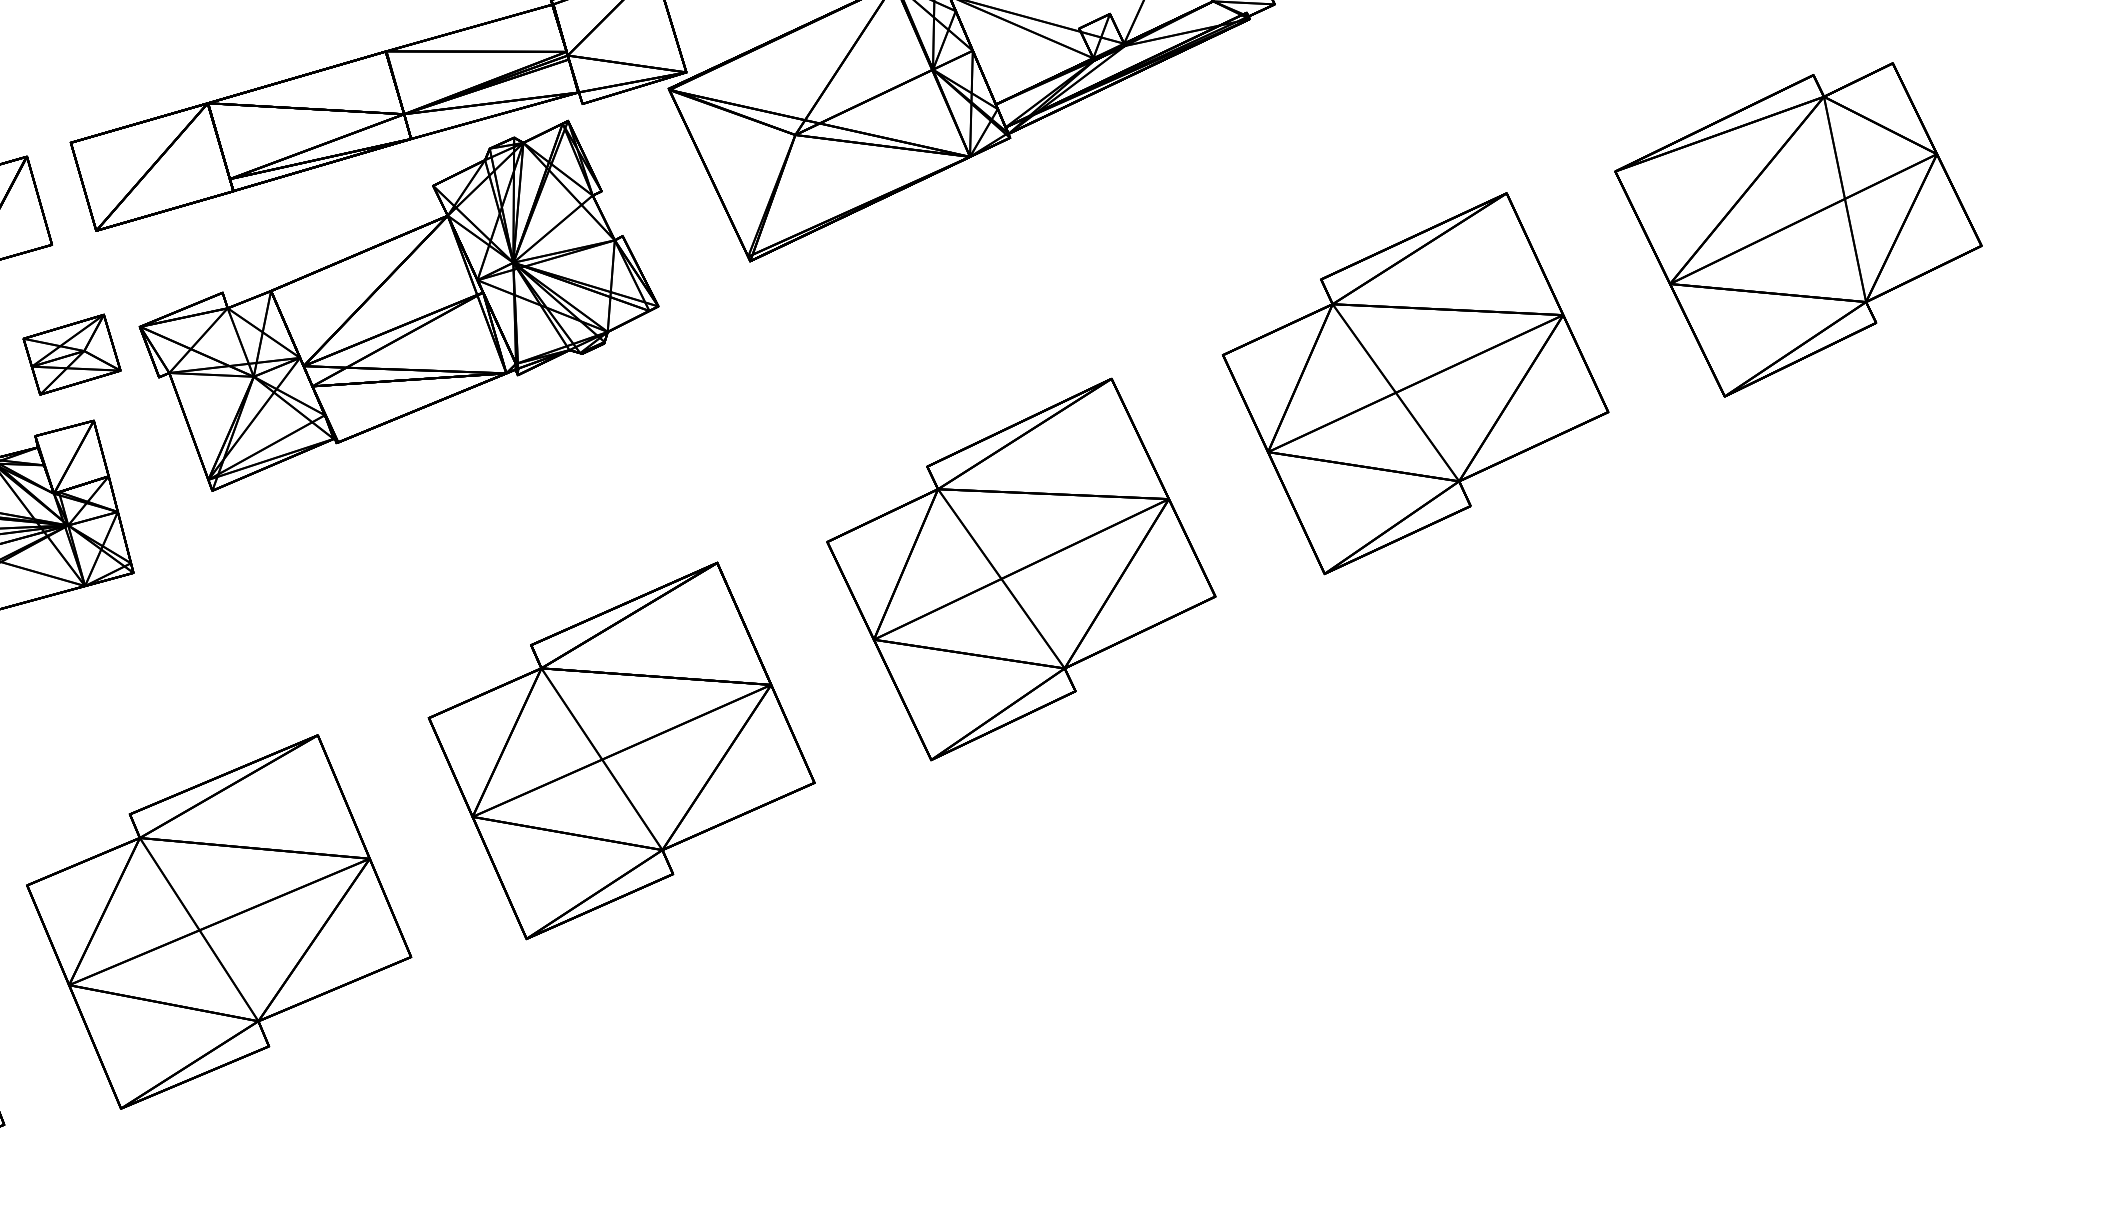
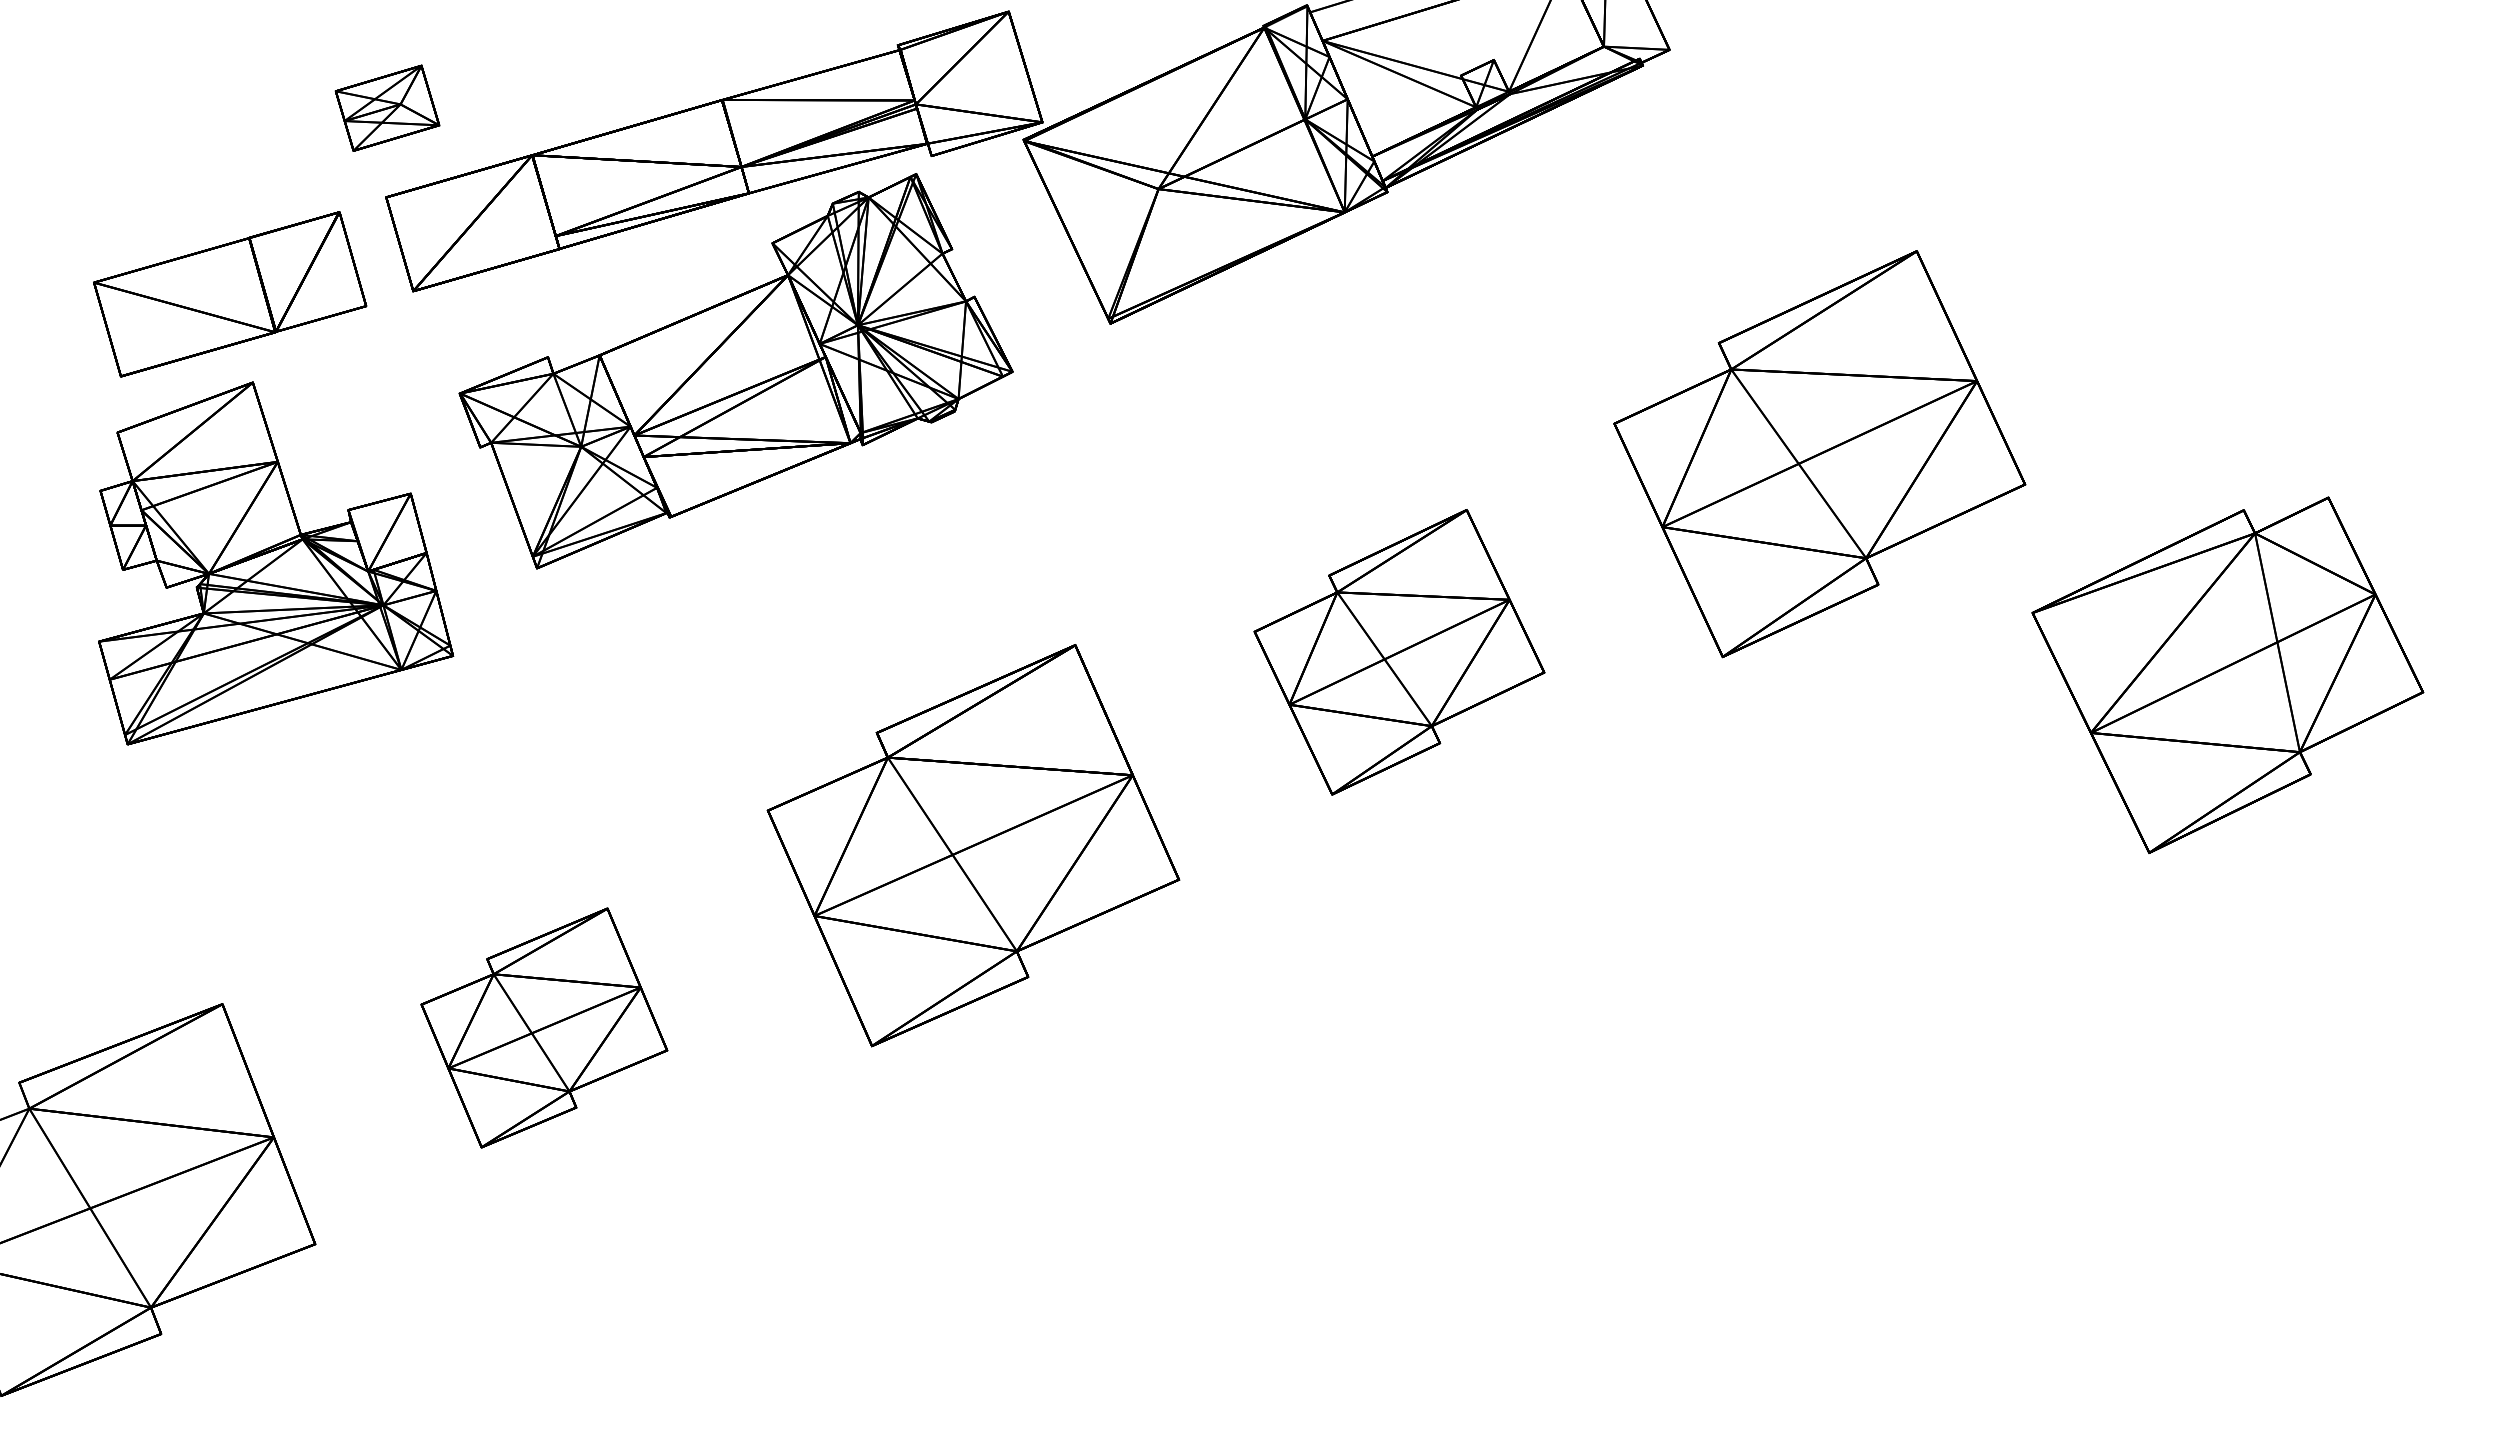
part: (1798, 229) -> (2227, 674), moved
part: (72, 353) -> (387, 107), moved
part: (1021, 569) -> (1399, 652), size x0.7
part: (219, 921) -> (544, 1027), size x0.6

